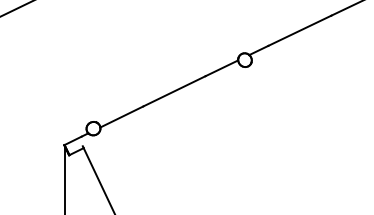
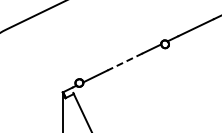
line: (174, 90) -> (125, 61), solid -> dashed

